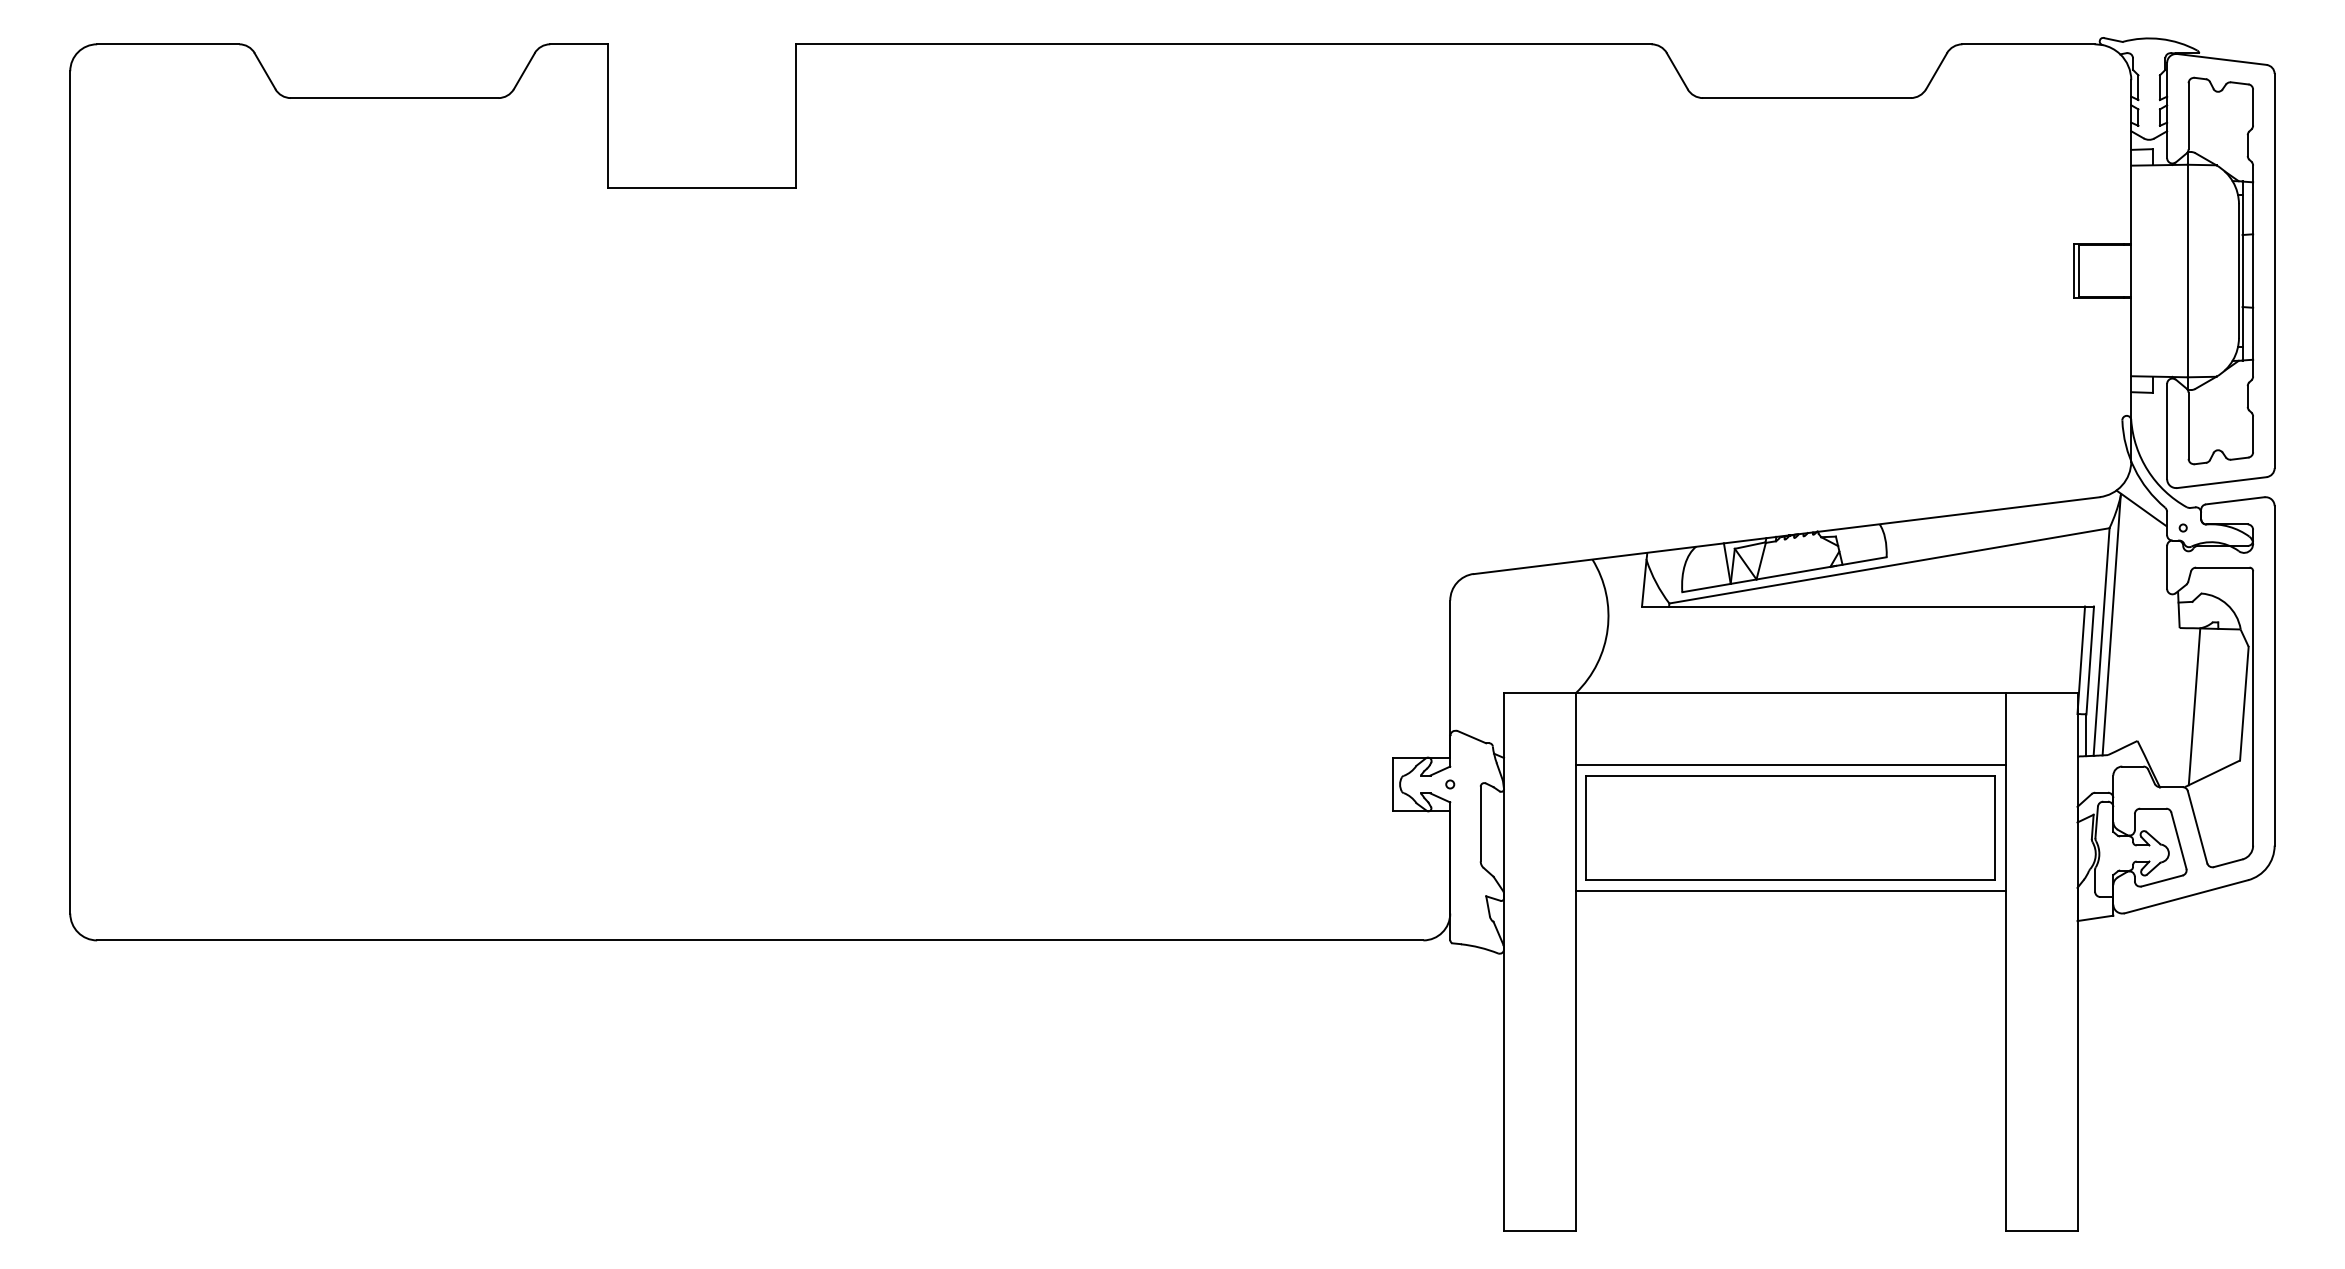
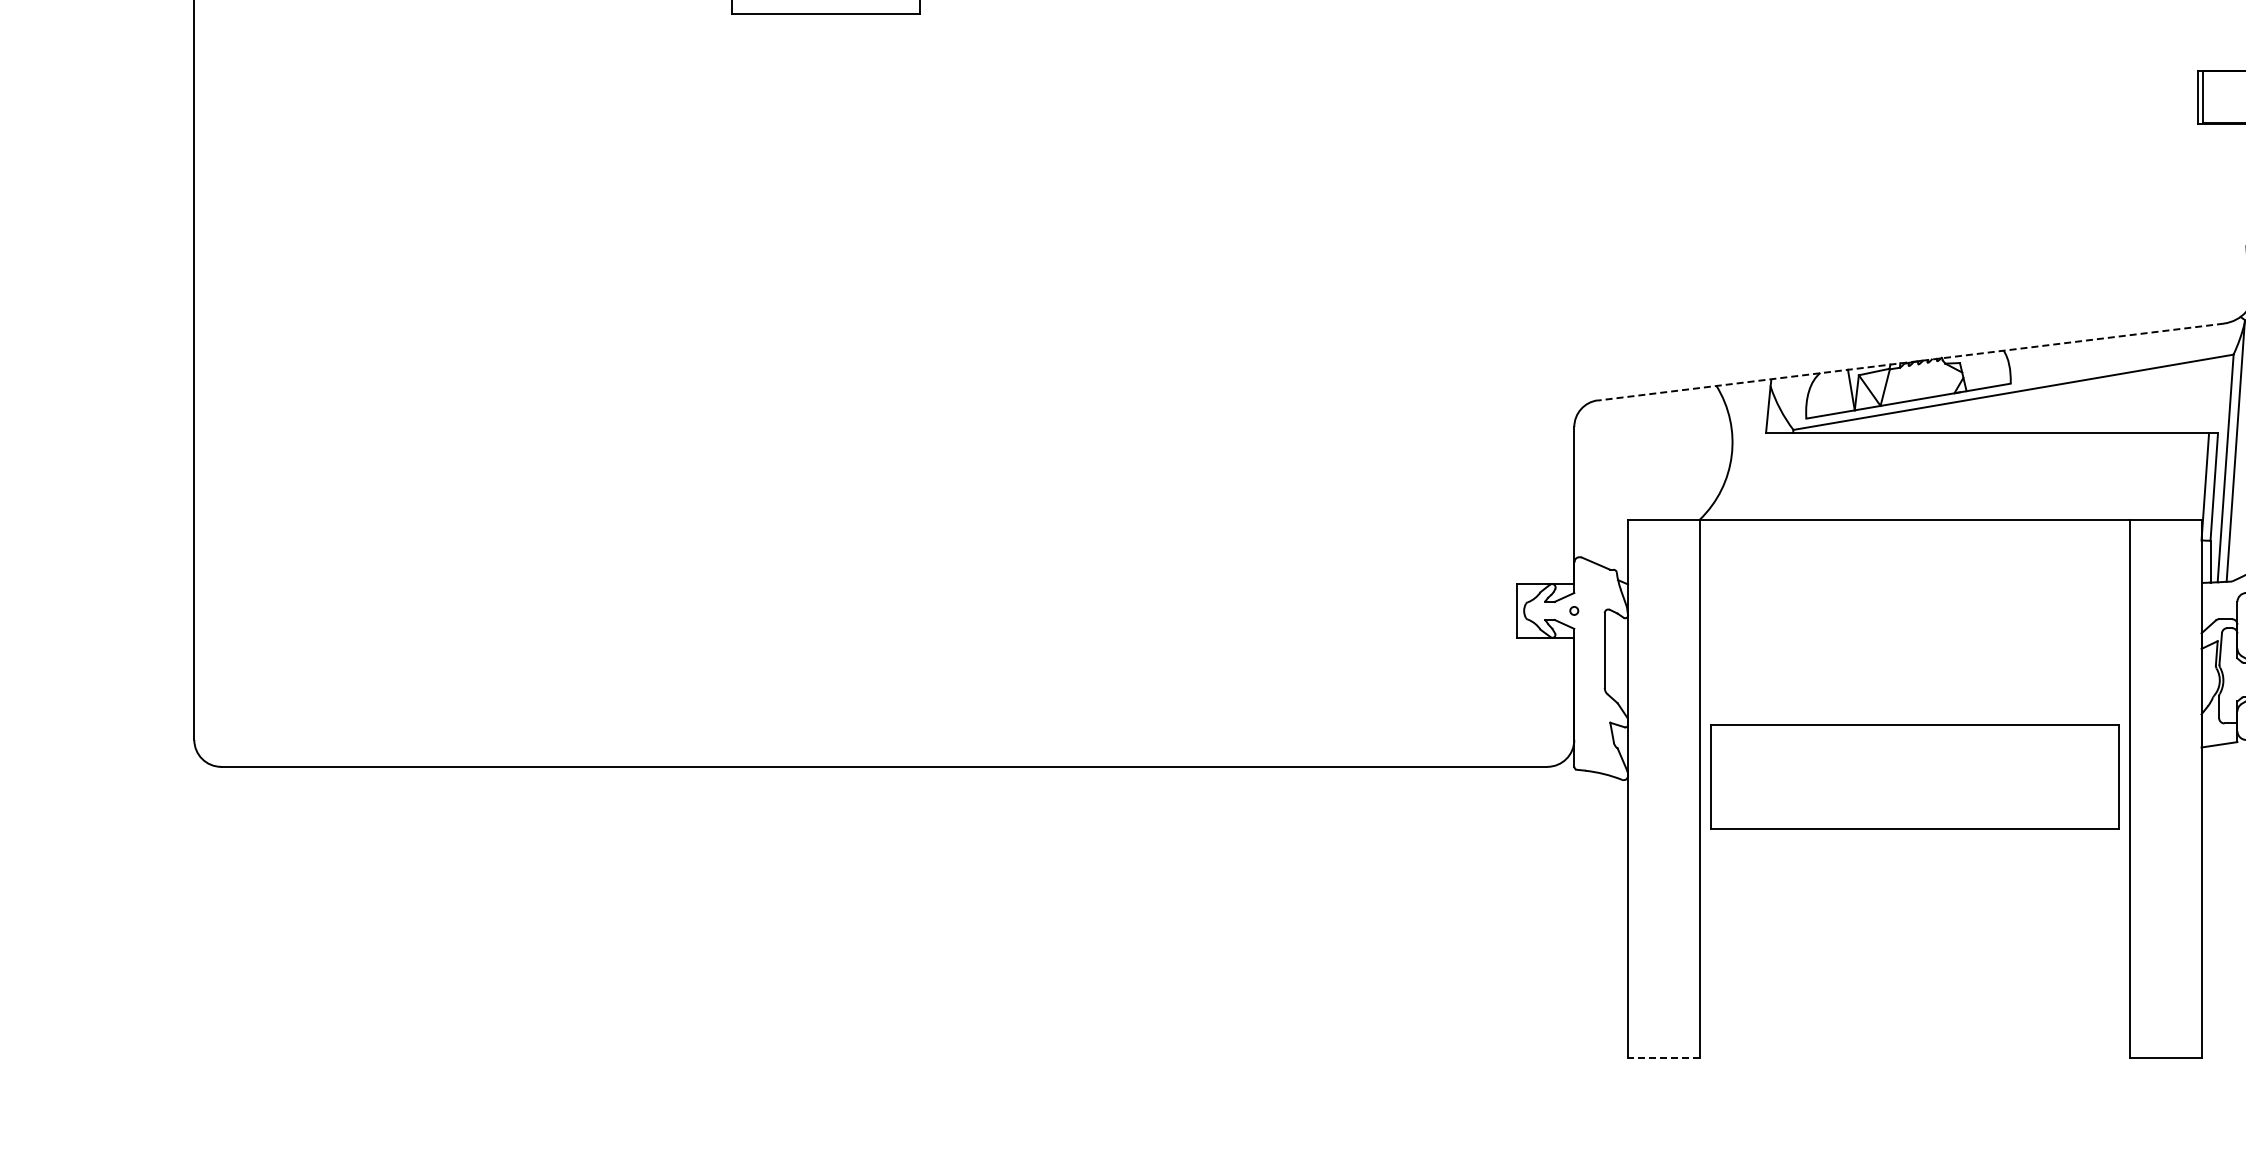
line: (1786, 535) -> (1910, 361), solid -> dashed
line: (1790, 765) -> (1914, 591), removed
part: (1790, 827) -> (1914, 776), moved
line: (1790, 890) -> (1914, 716), removed
line: (1539, 1231) -> (1663, 1057), solid -> dashed

